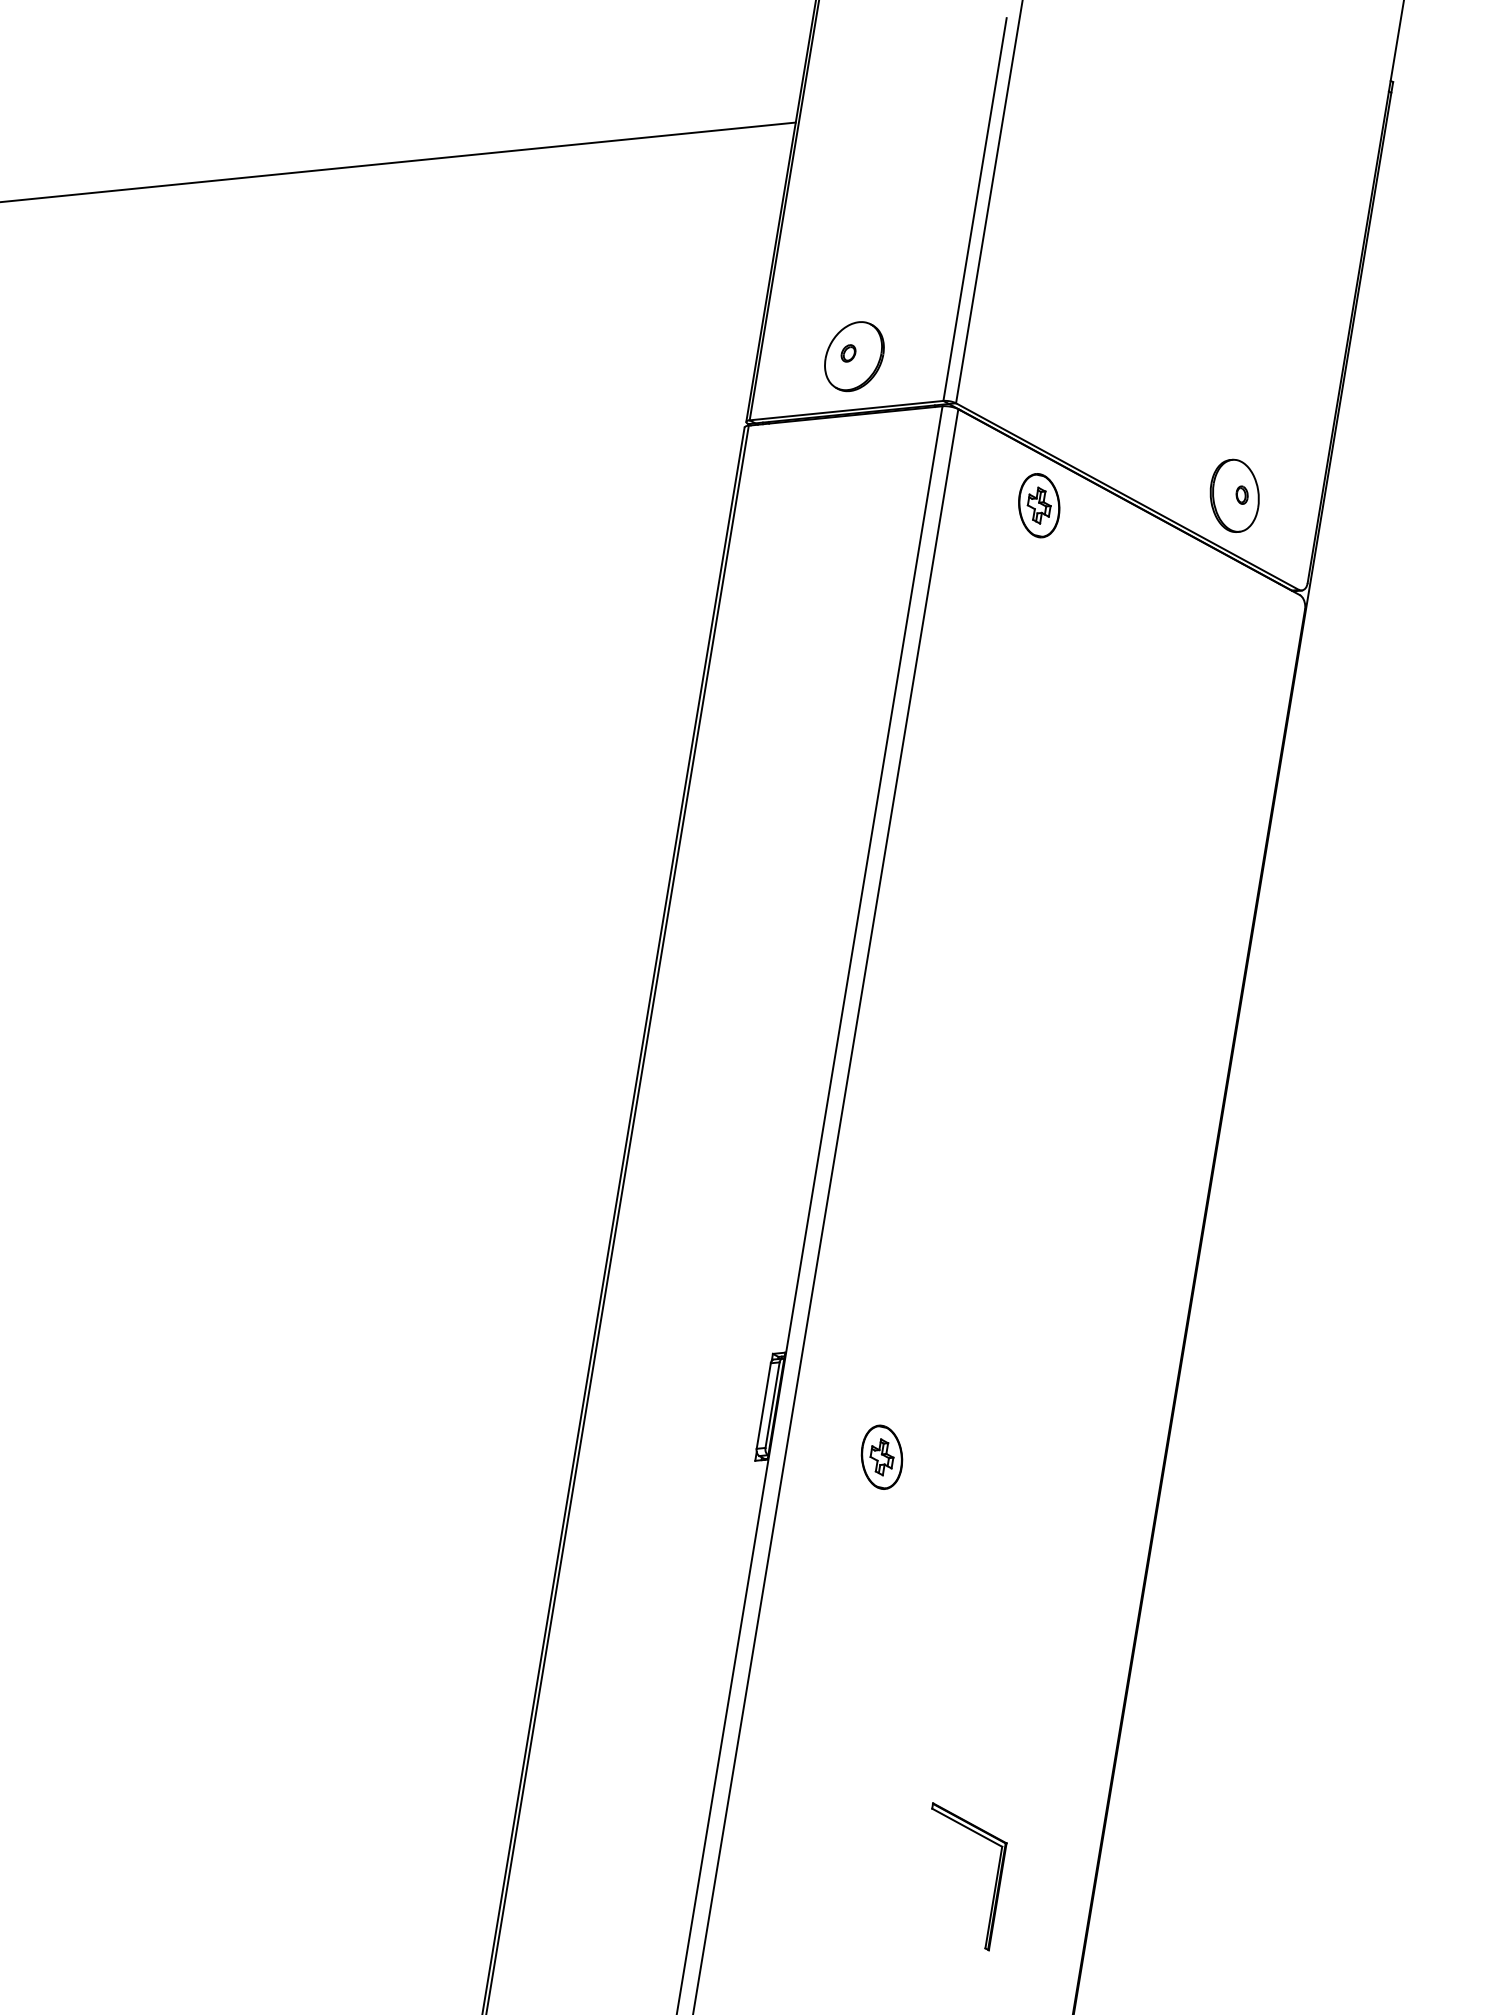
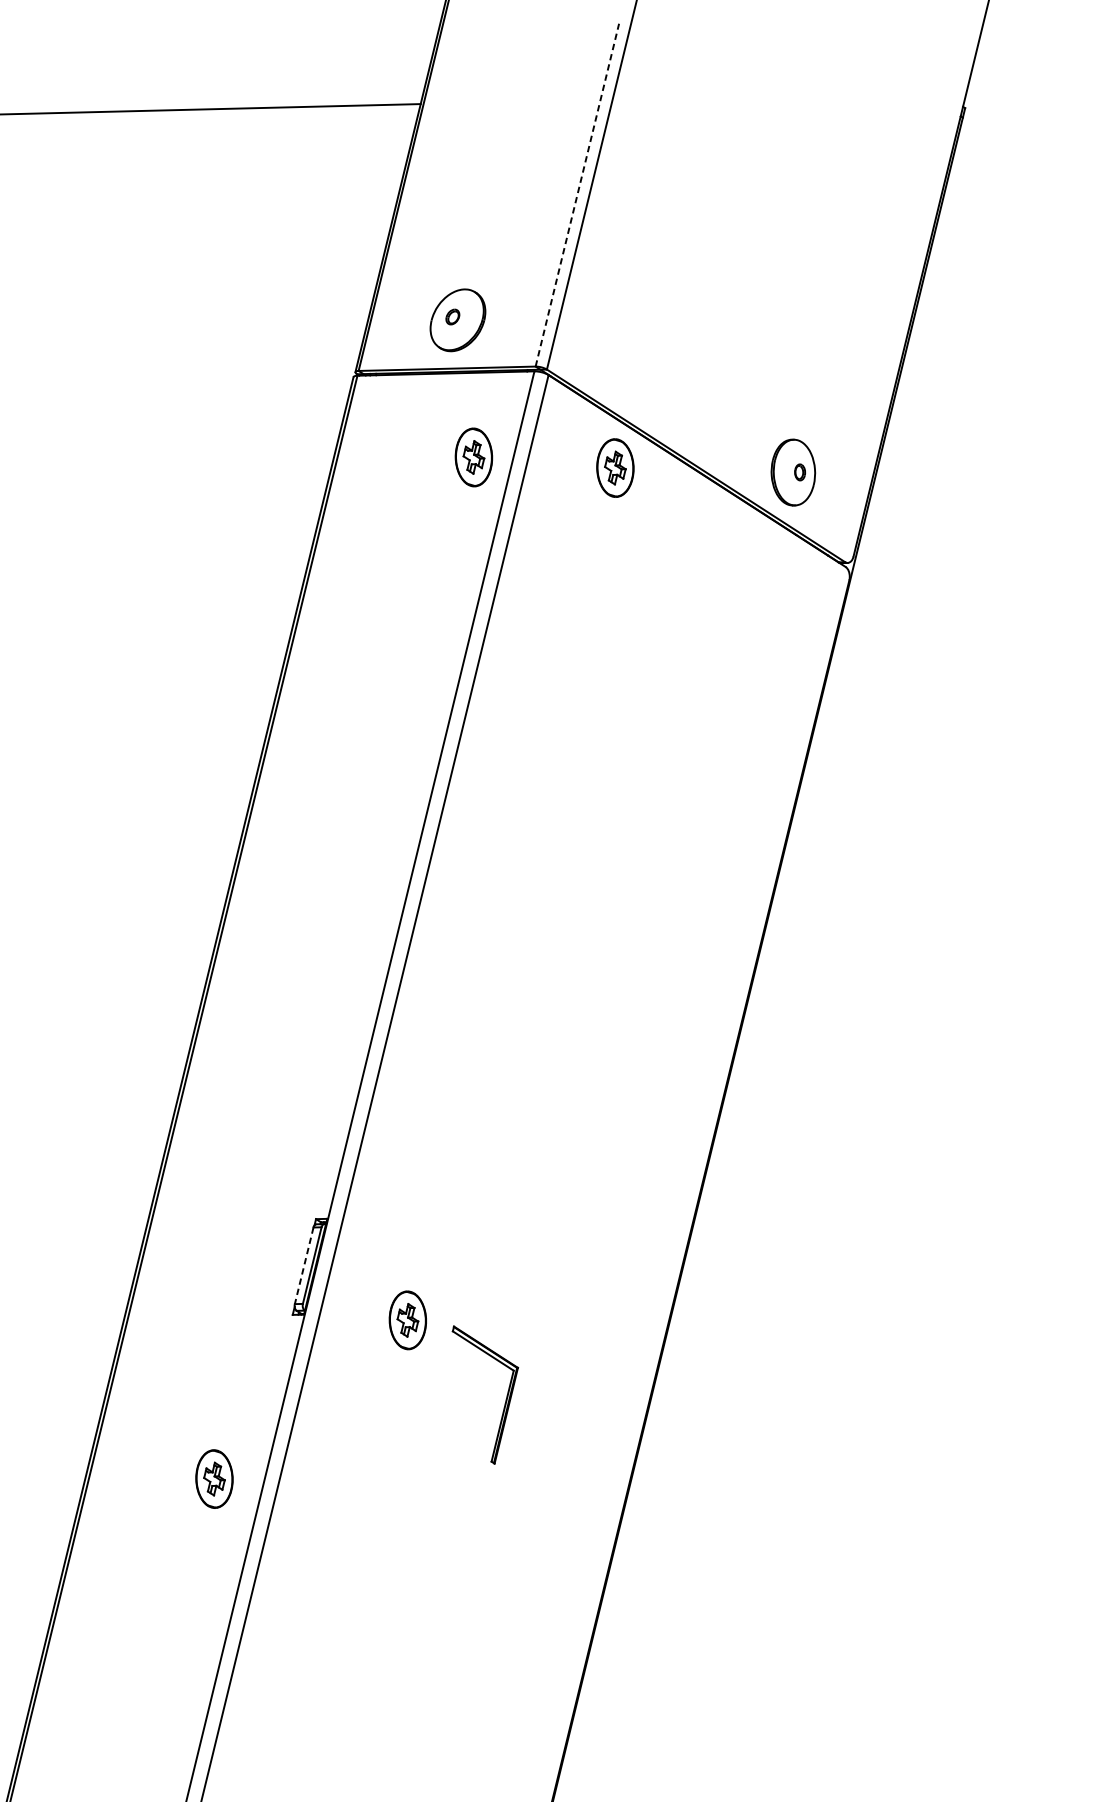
line: (975, 209) -> (577, 195), solid -> dashed
part: (883, 505) -> (474, 457), added
line: (763, 1406) -> (303, 1266), solid -> dashed
part: (682, 1646) -> (214, 1478), added
part: (995, 1879) -> (505, 1399), moved

